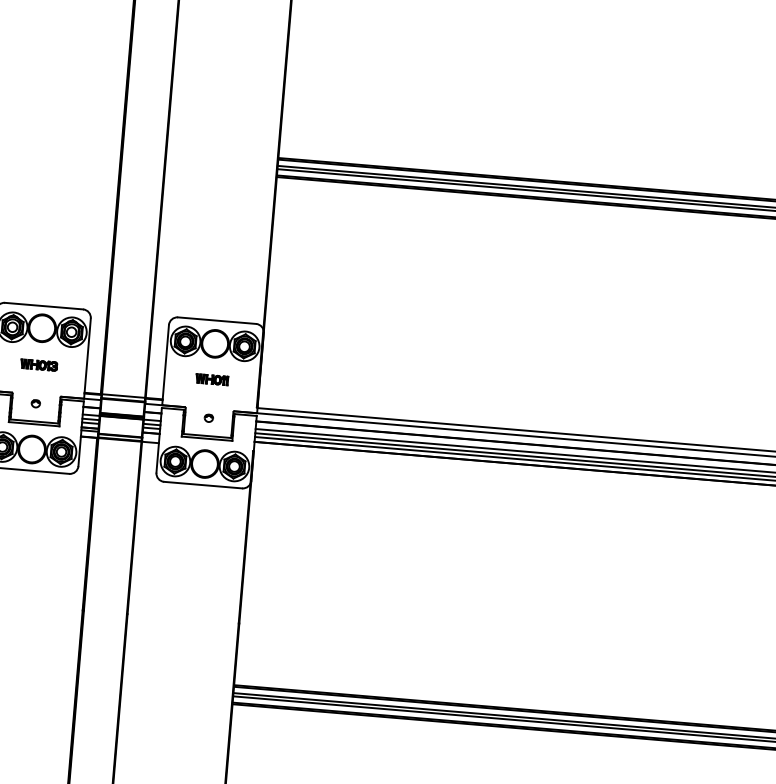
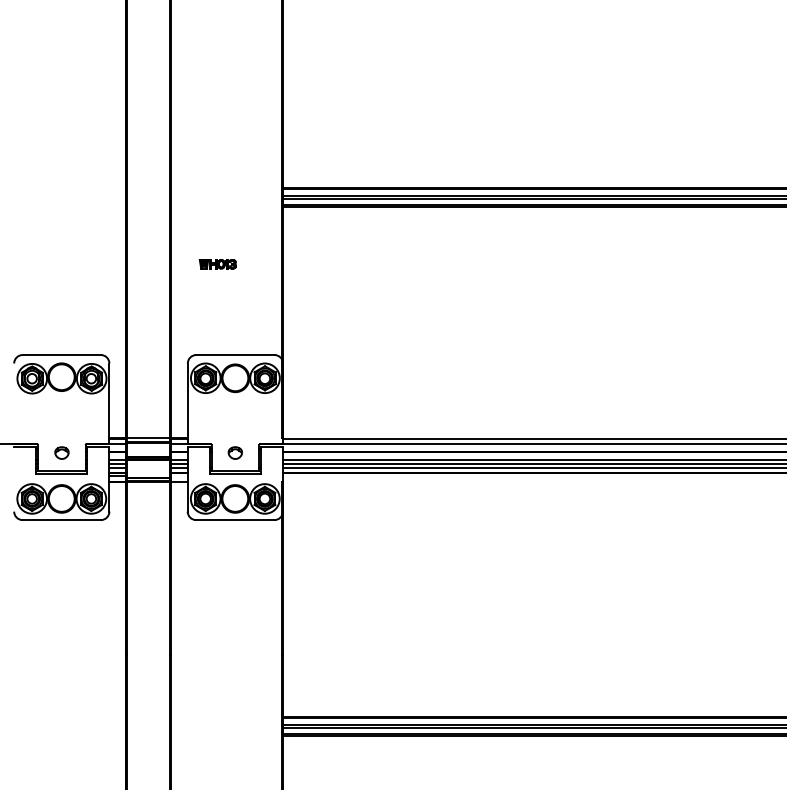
part: (38, 365) -> (217, 264), moved
part: (211, 379) -> (234, 414), removed
part: (35, 403) -> (61, 452), size x1.6
part: (209, 417) -> (235, 452), size x1.6

